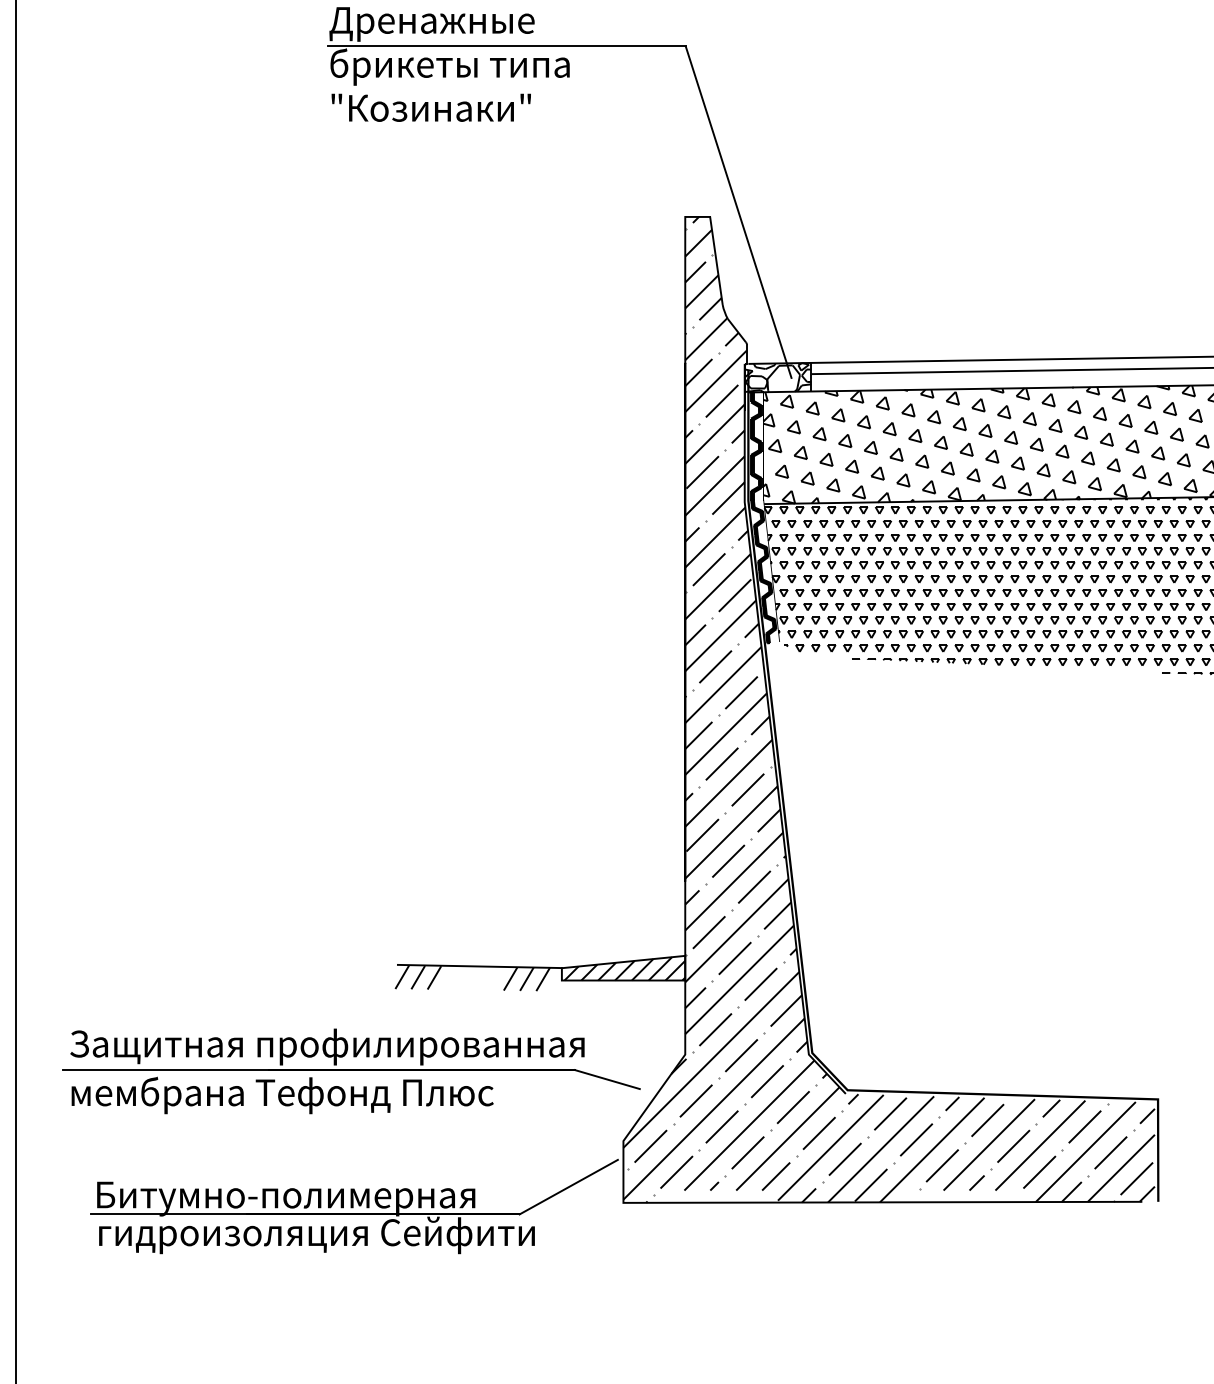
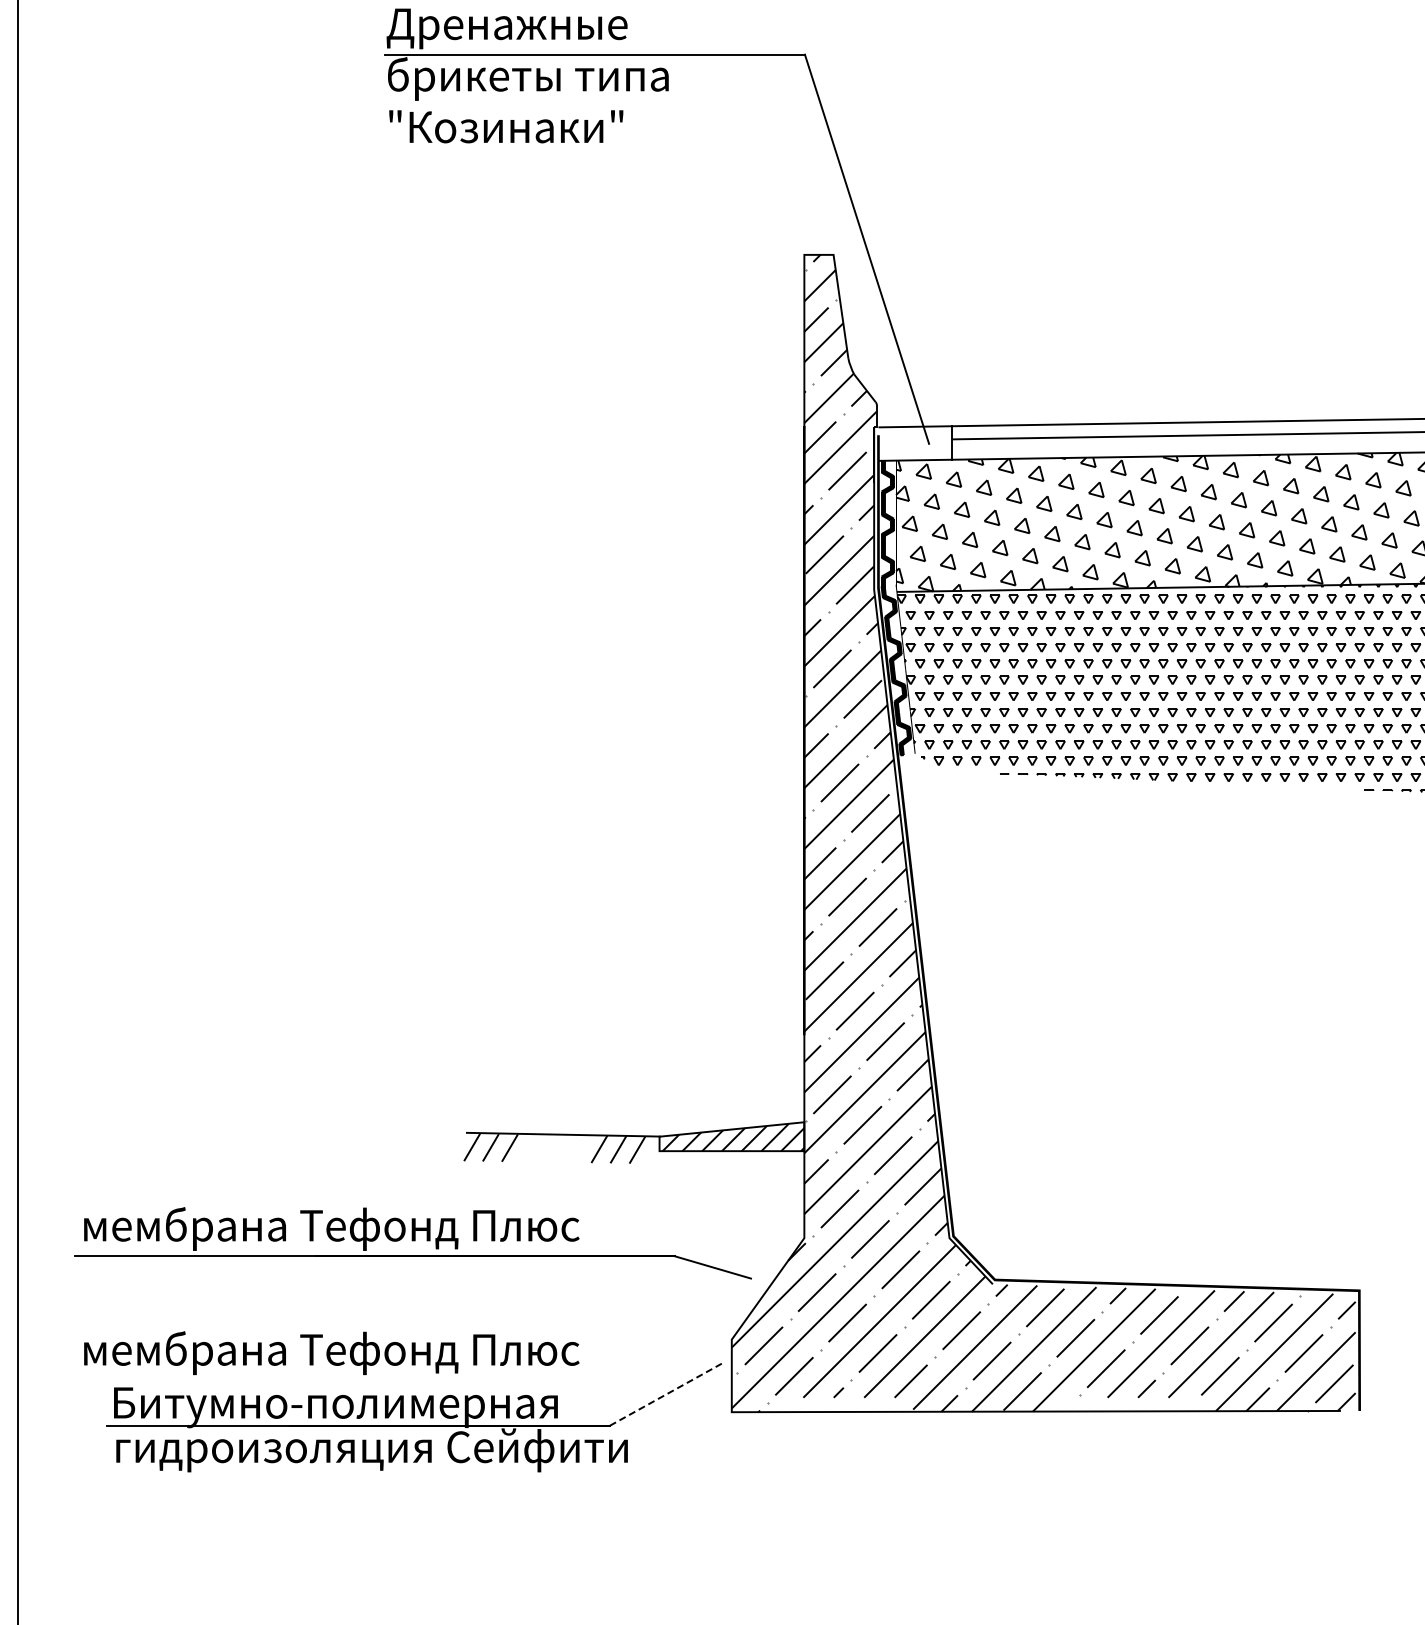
hatch: (778, 377) -> (913, 443), removed
text: (327, 1046) -> (384, 1228), Защитная профилированная -> мембрана Тефонд Плюс
text: (282, 1094) -> (331, 1352), moved
line: (568, 1186) -> (667, 1393), solid -> dashed

